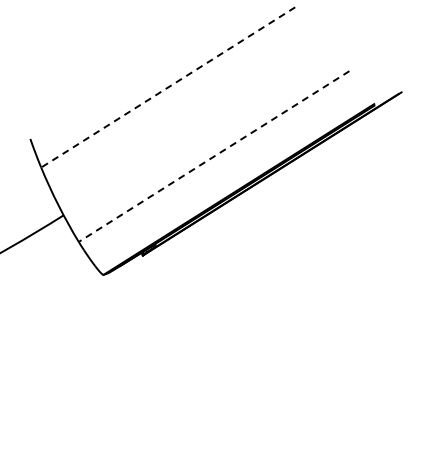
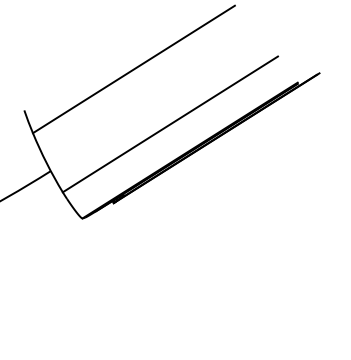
line: (167, 87) -> (133, 69), dashed -> solid
line: (213, 156) -> (169, 124), dashed -> solid

